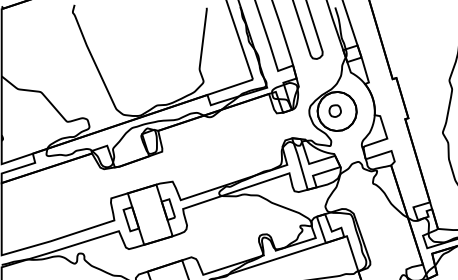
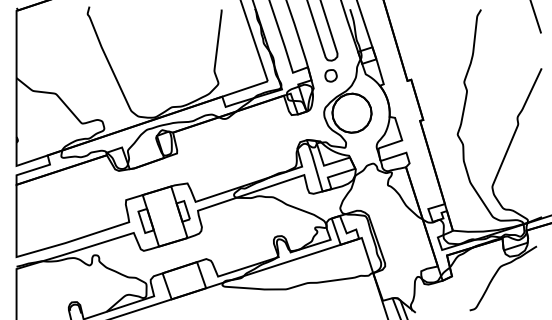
part: (334, 110) -> (330, 75), moved

